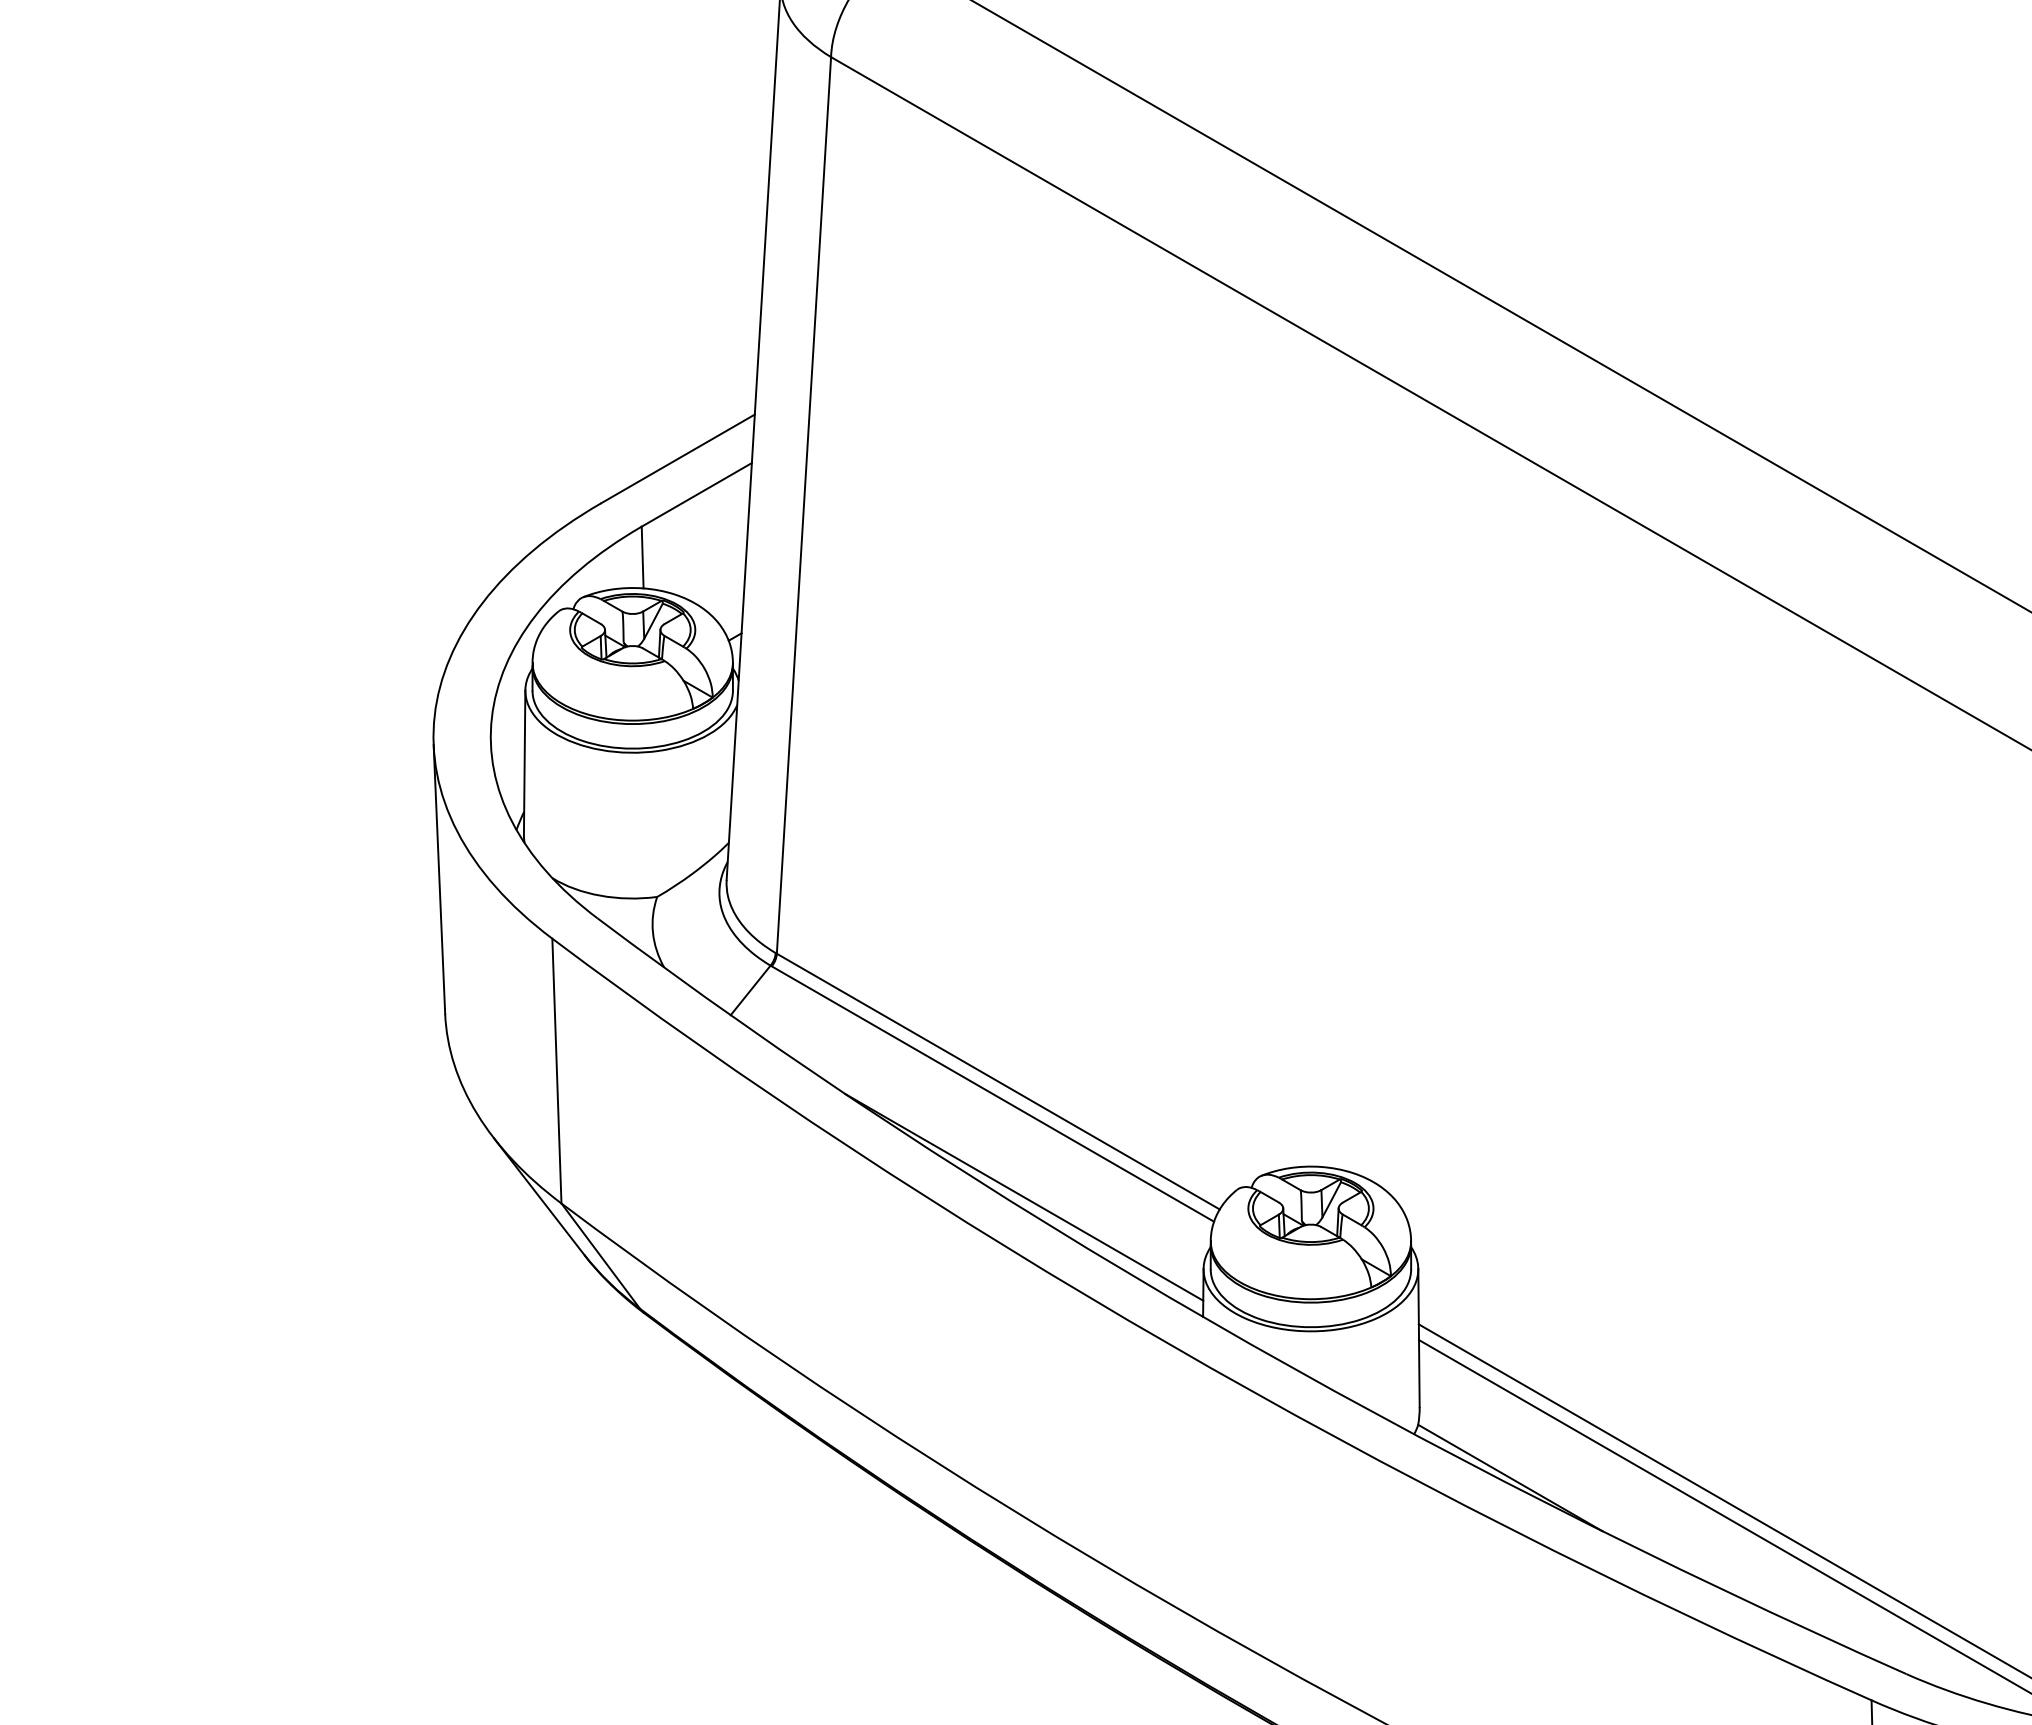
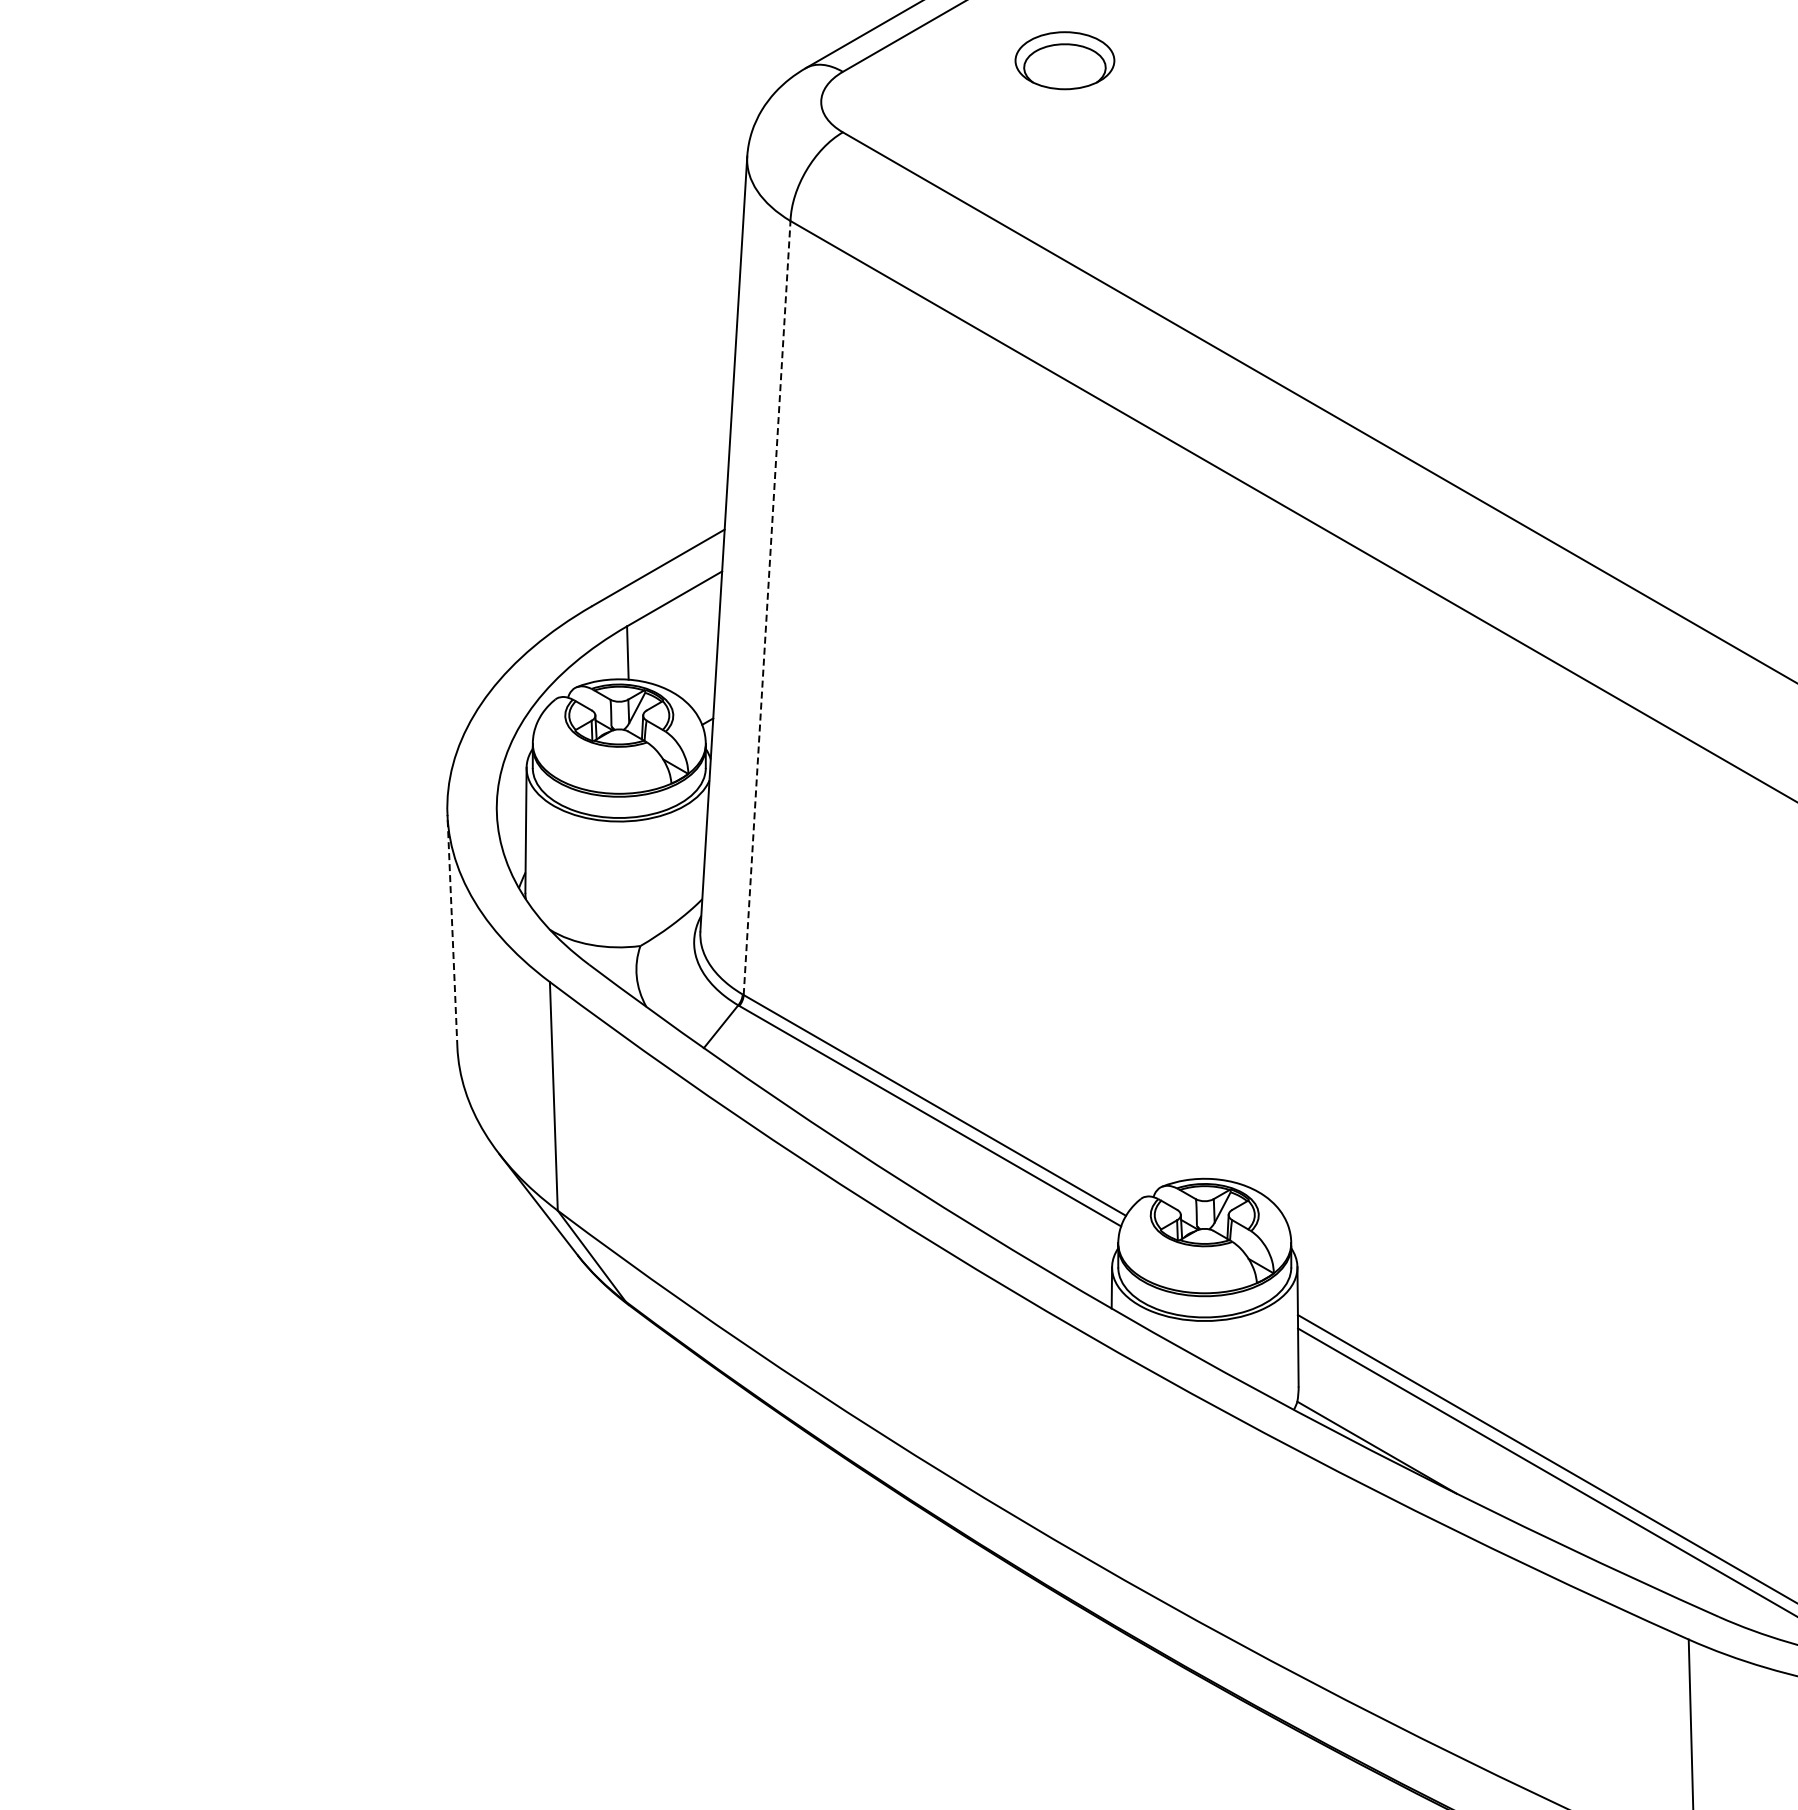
line: (804, 505) -> (767, 608), solid -> dashed
line: (439, 878) -> (452, 930), solid -> dashed
line: (1023, 1197) -> (956, 1205), removed

